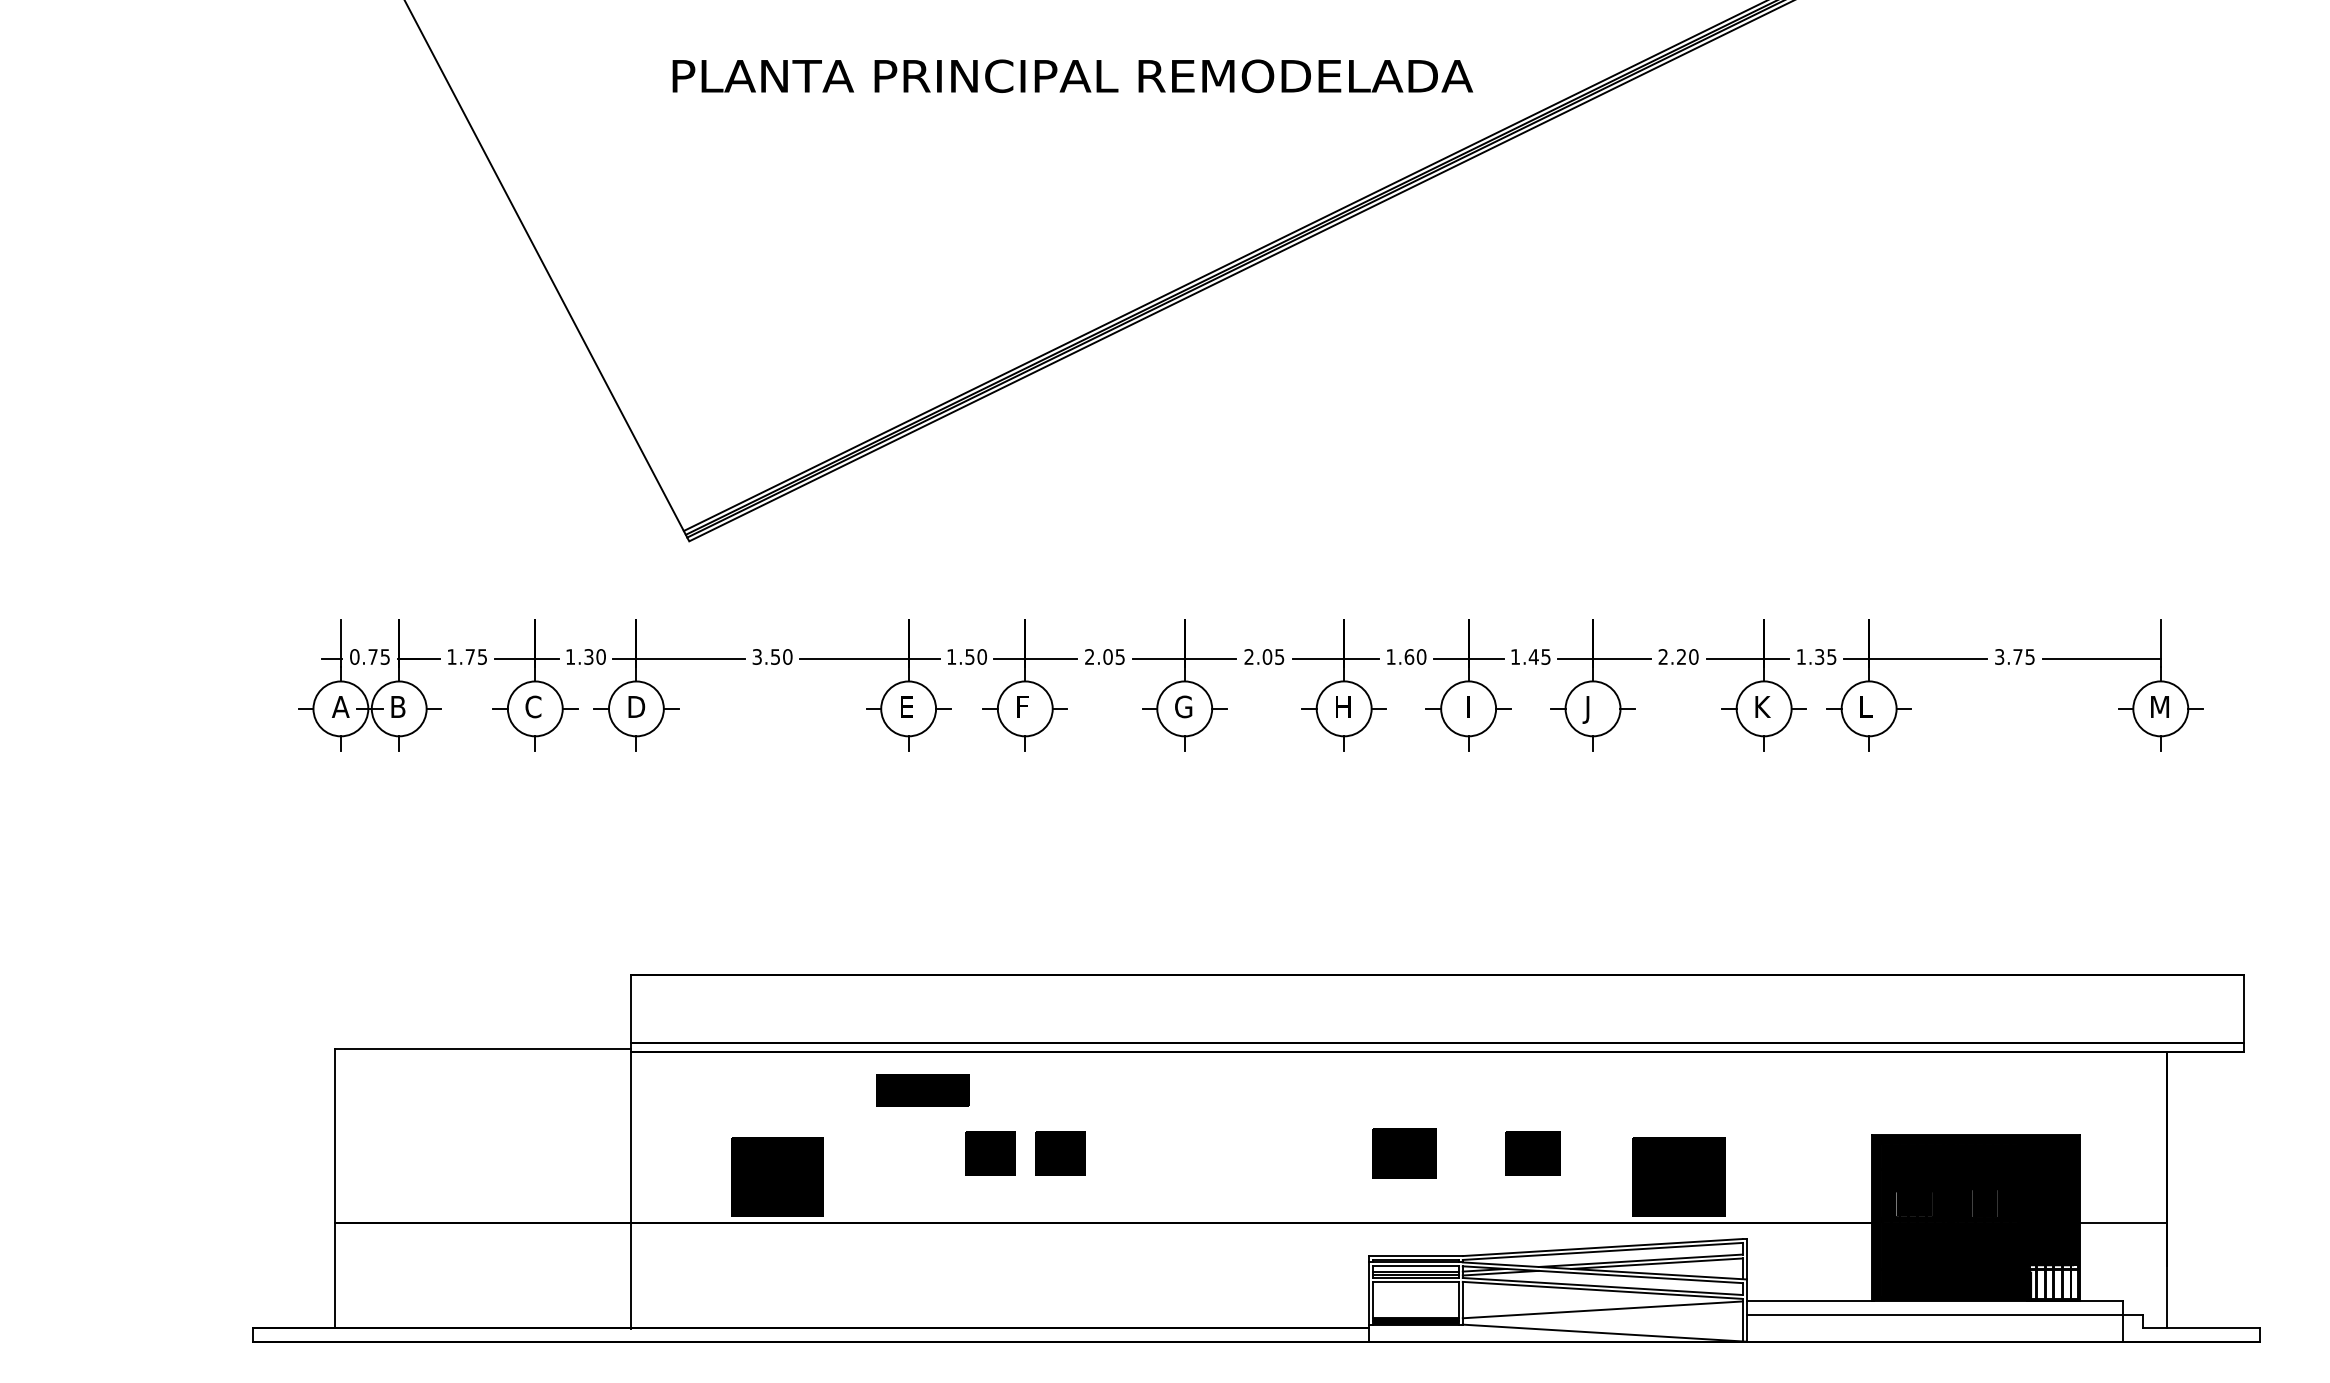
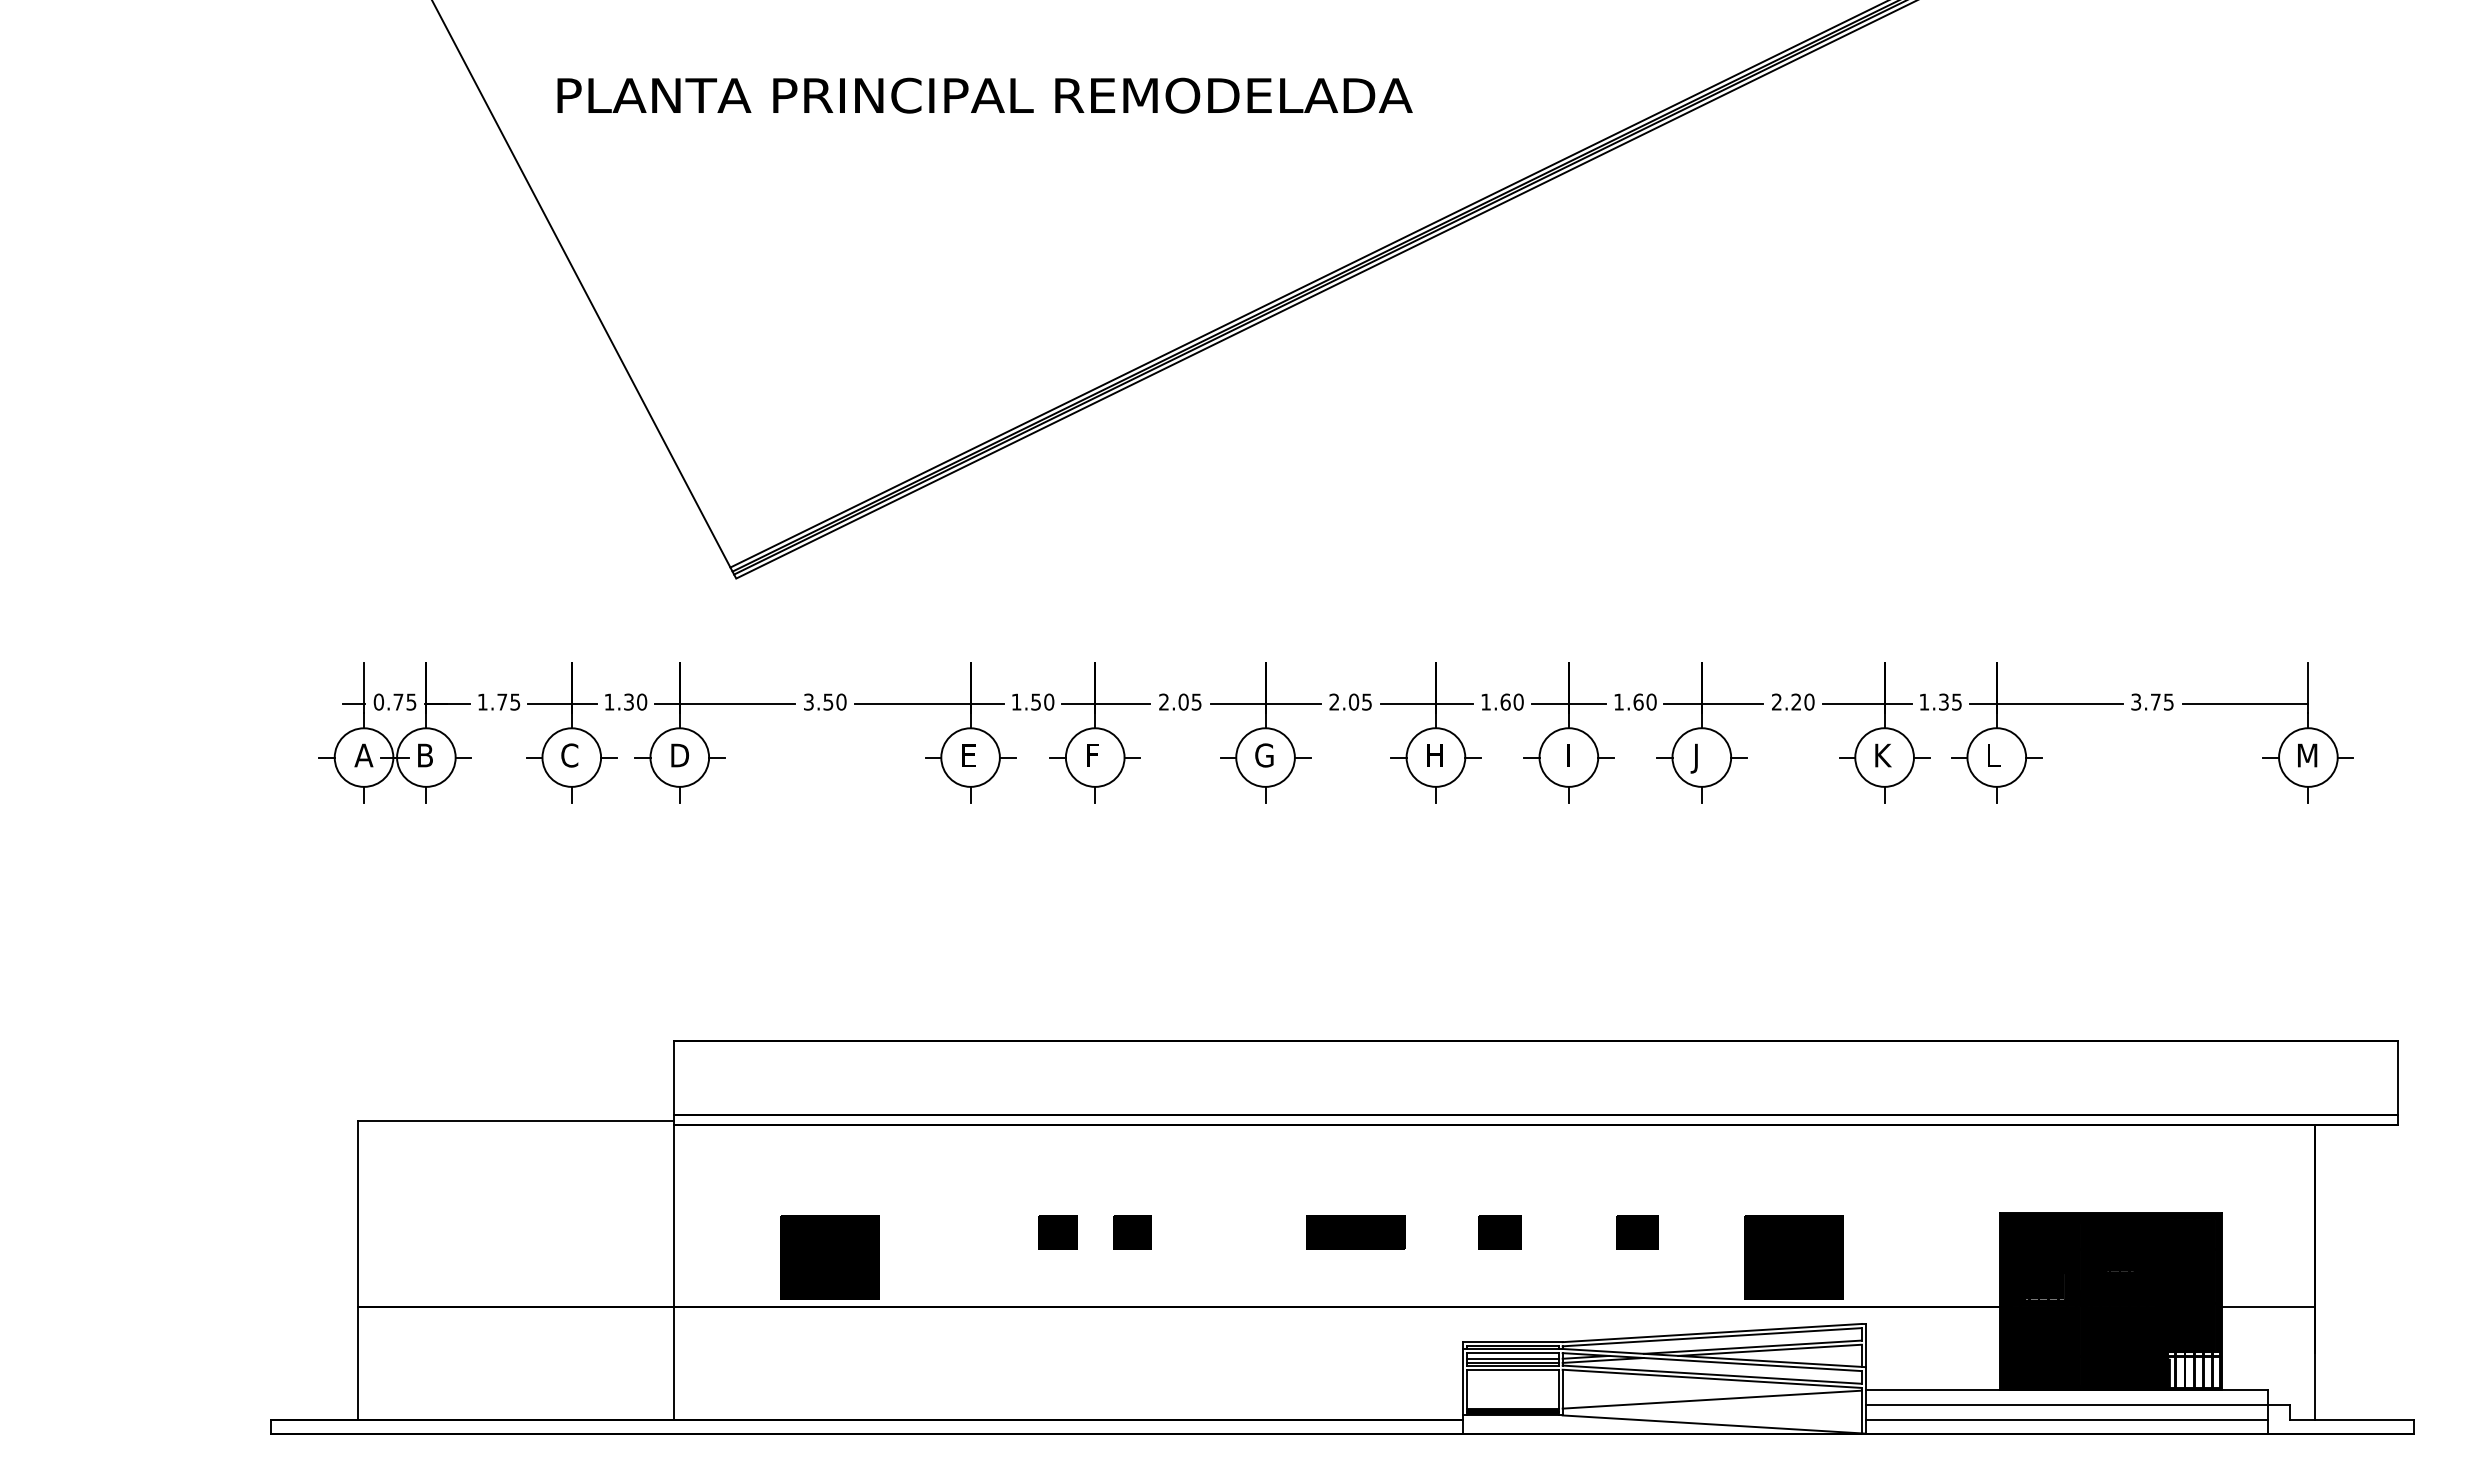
text: (1072, 76) -> (984, 95), moved
text: (1539, 656) -> (1644, 701), 1.45 -> 1.60
part: (922, 1090) -> (1355, 1232), moved
part: (989, 1153) -> (1057, 1232), size x0.71
part: (1060, 1153) -> (1132, 1232), size x0.71
part: (1403, 1153) -> (1499, 1232), size x0.62
part: (1532, 1153) -> (1637, 1232), size x0.71
line: (1934, 1328) -> (2066, 1419), added

